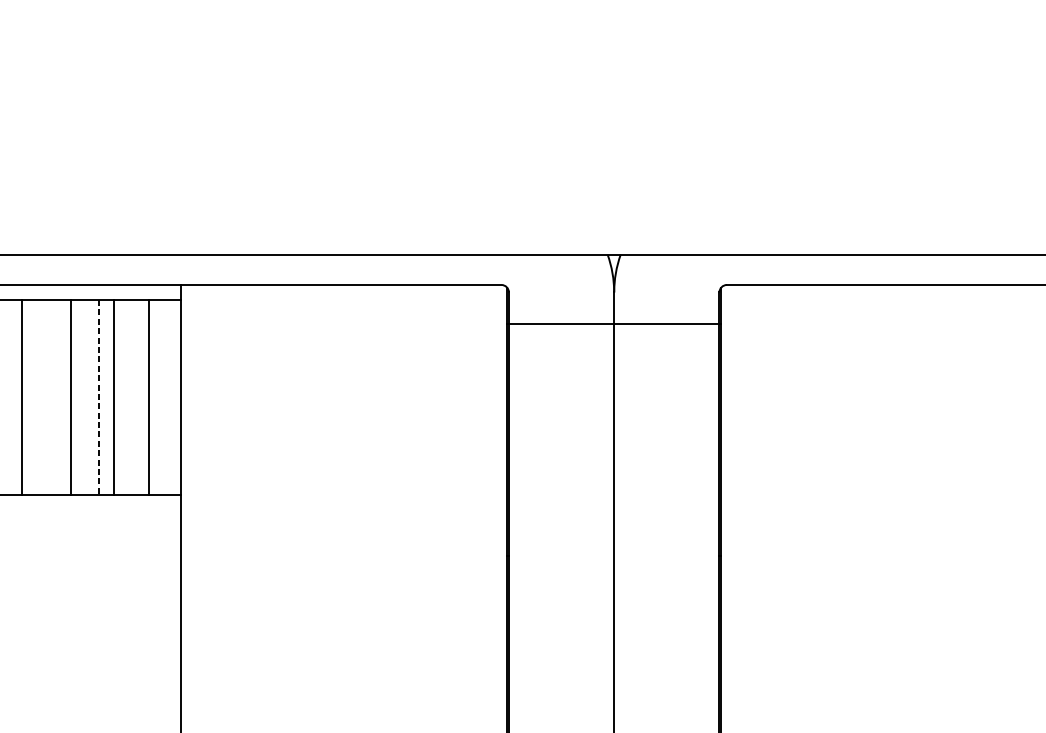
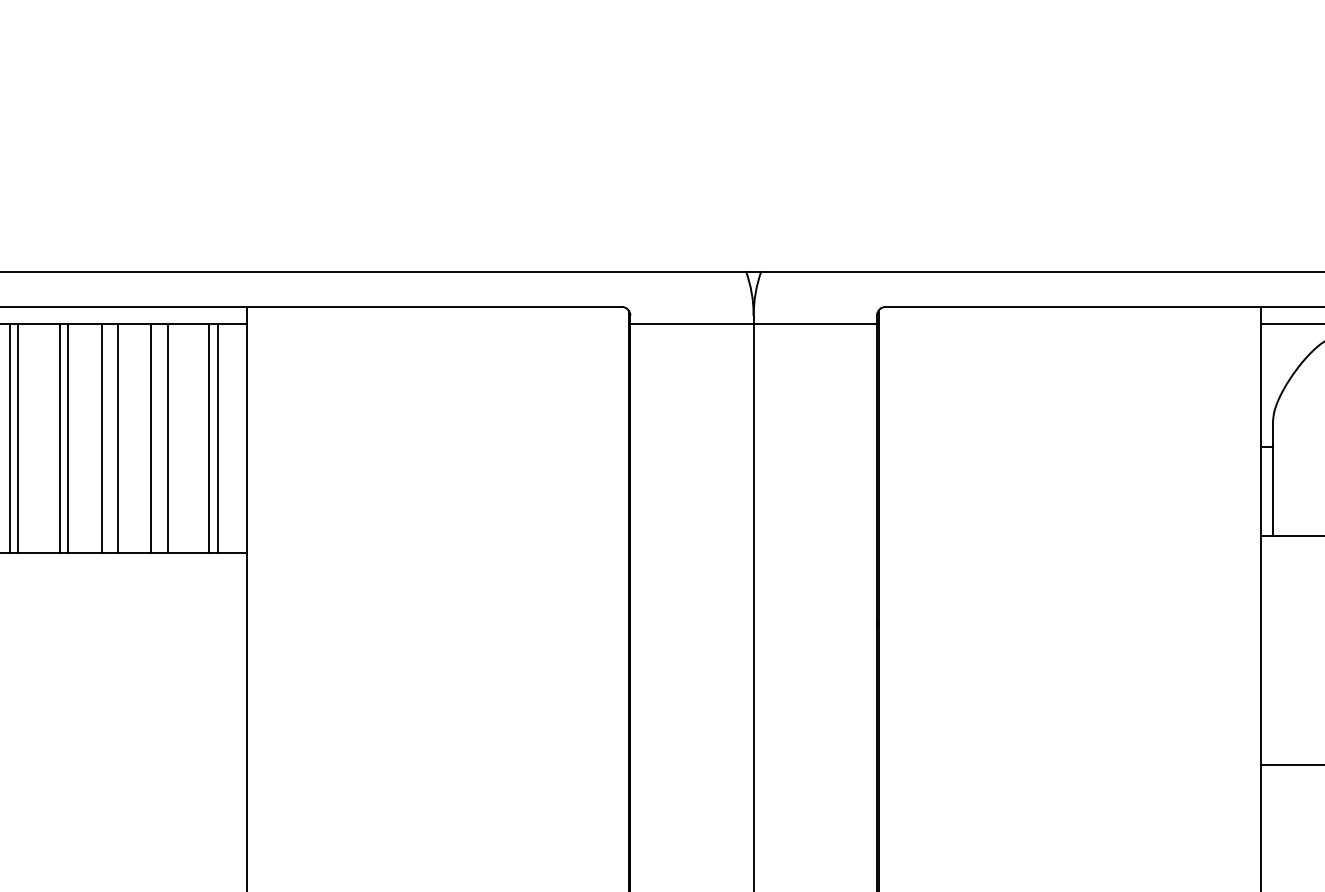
line: (614, 323) -> (753, 324), moved
line: (29, 397) -> (68, 438), added
line: (57, 397) -> (101, 438), added
line: (156, 397) -> (217, 438), added
line: (99, 398) -> (150, 439), dashed -> solid

